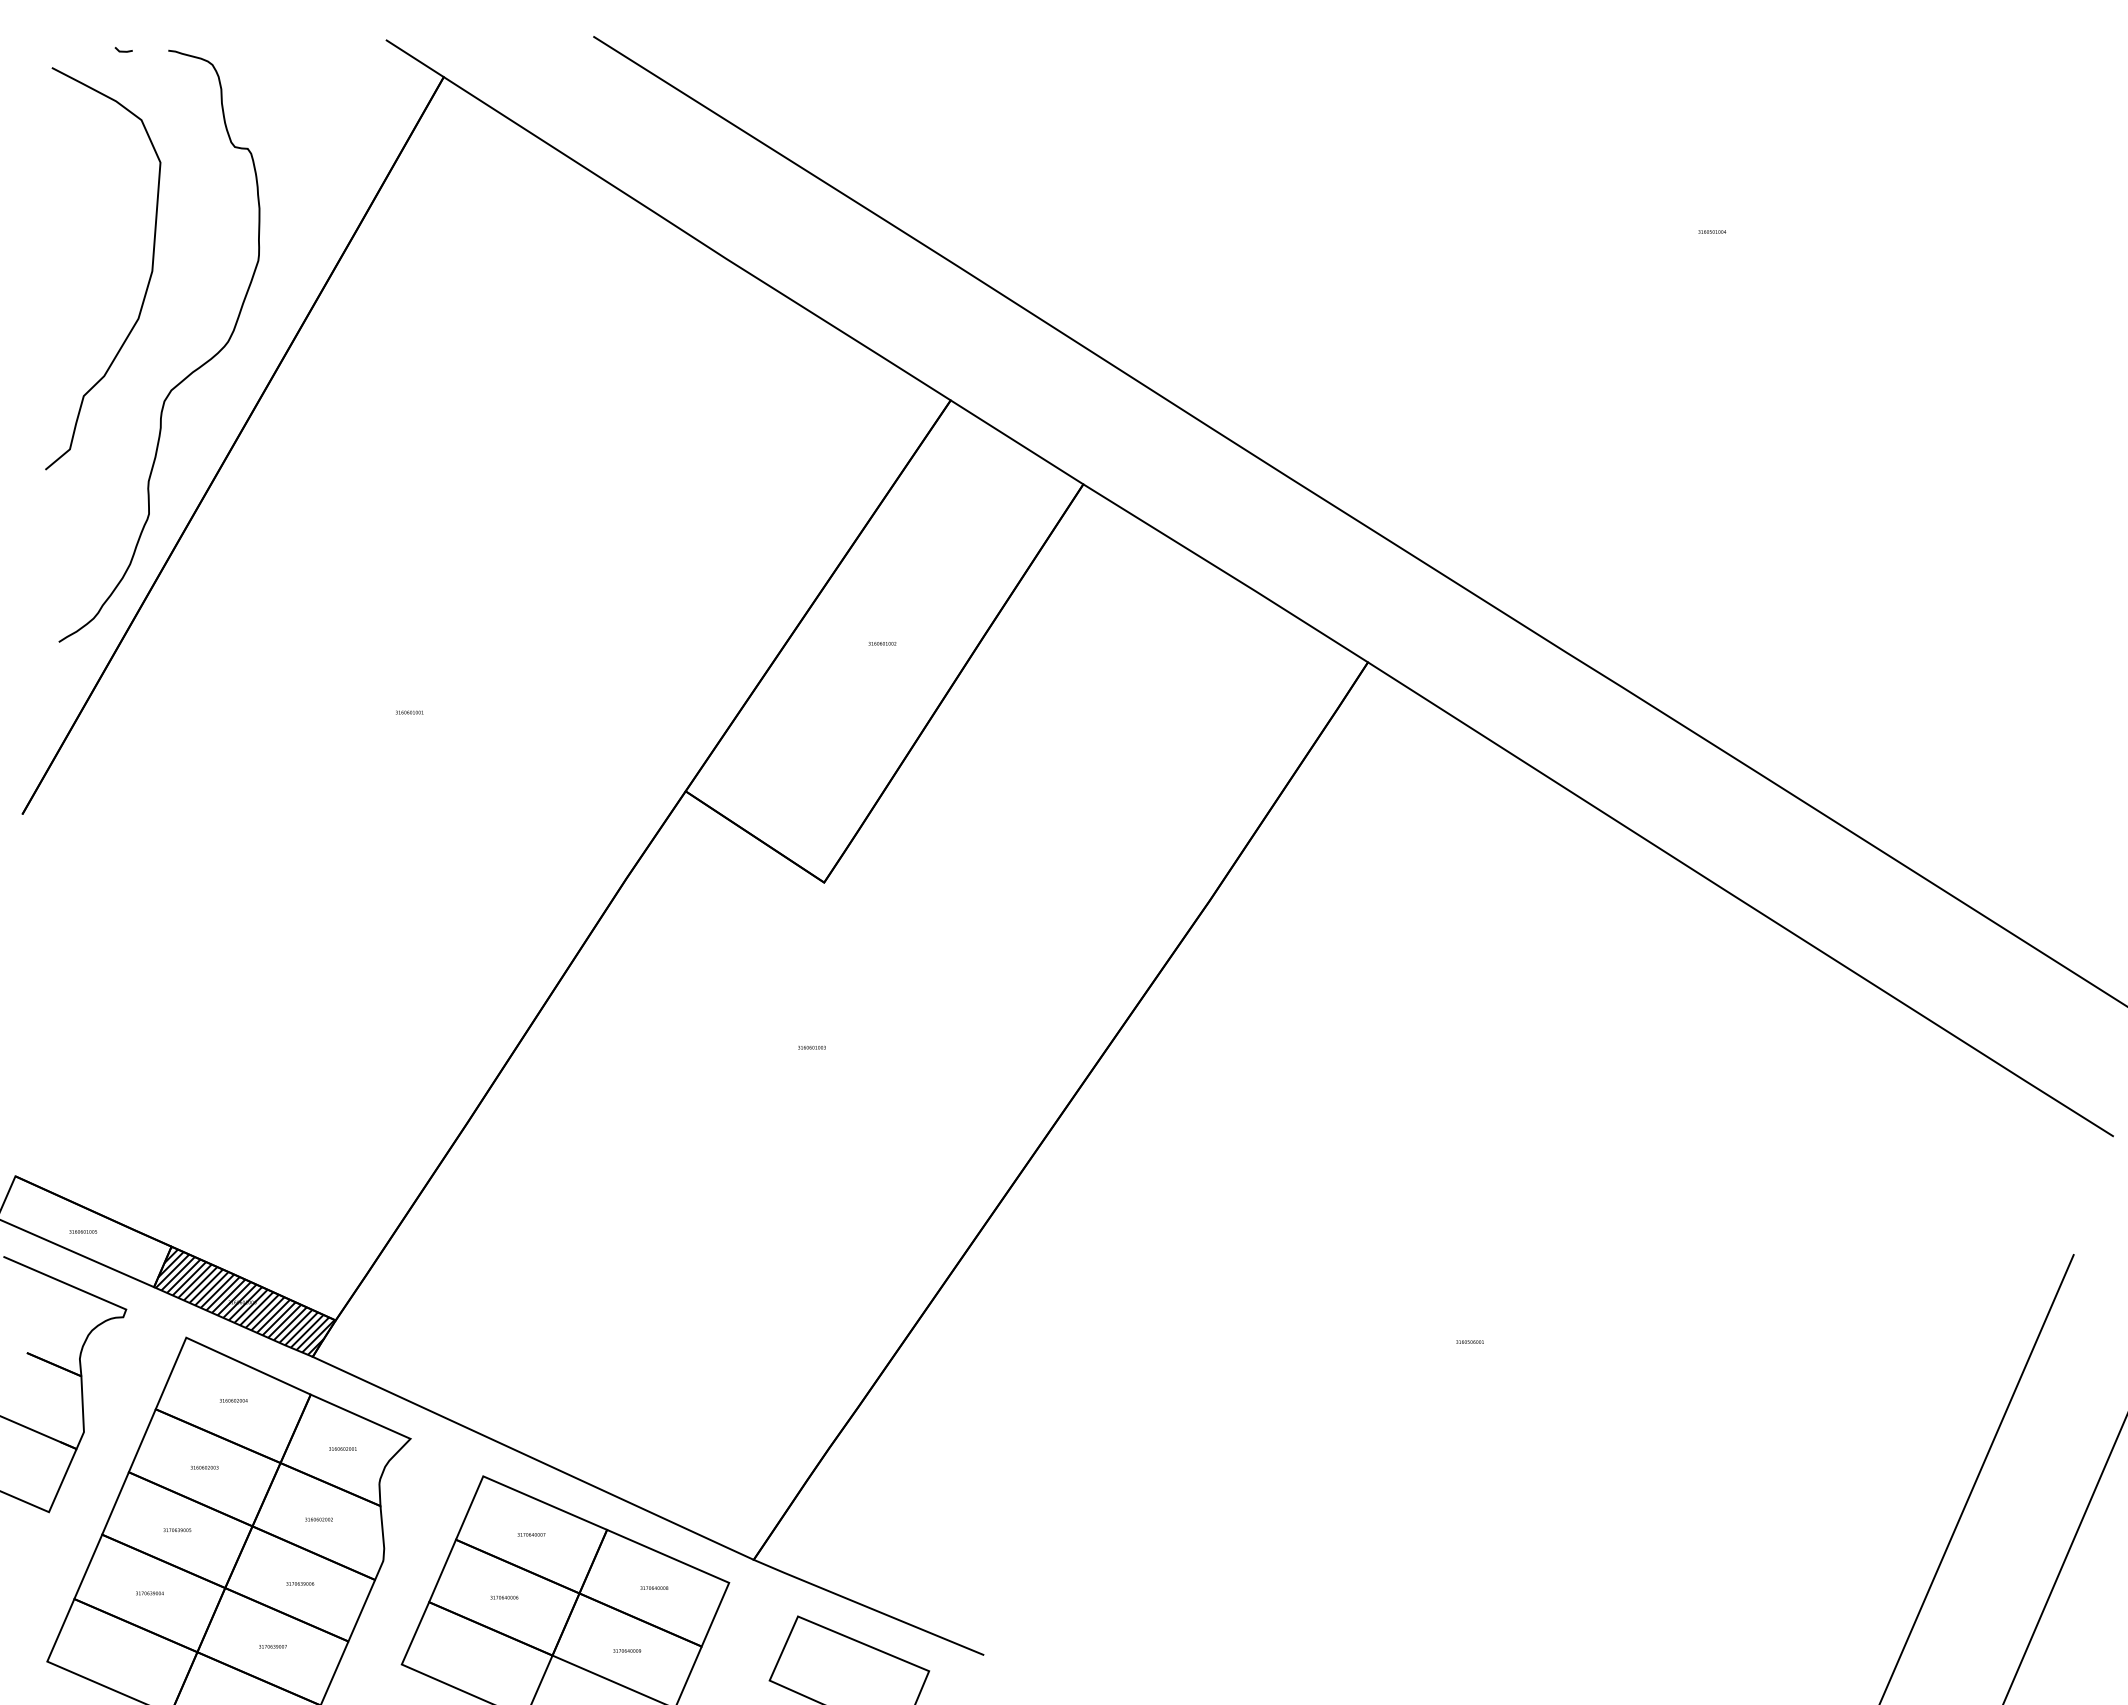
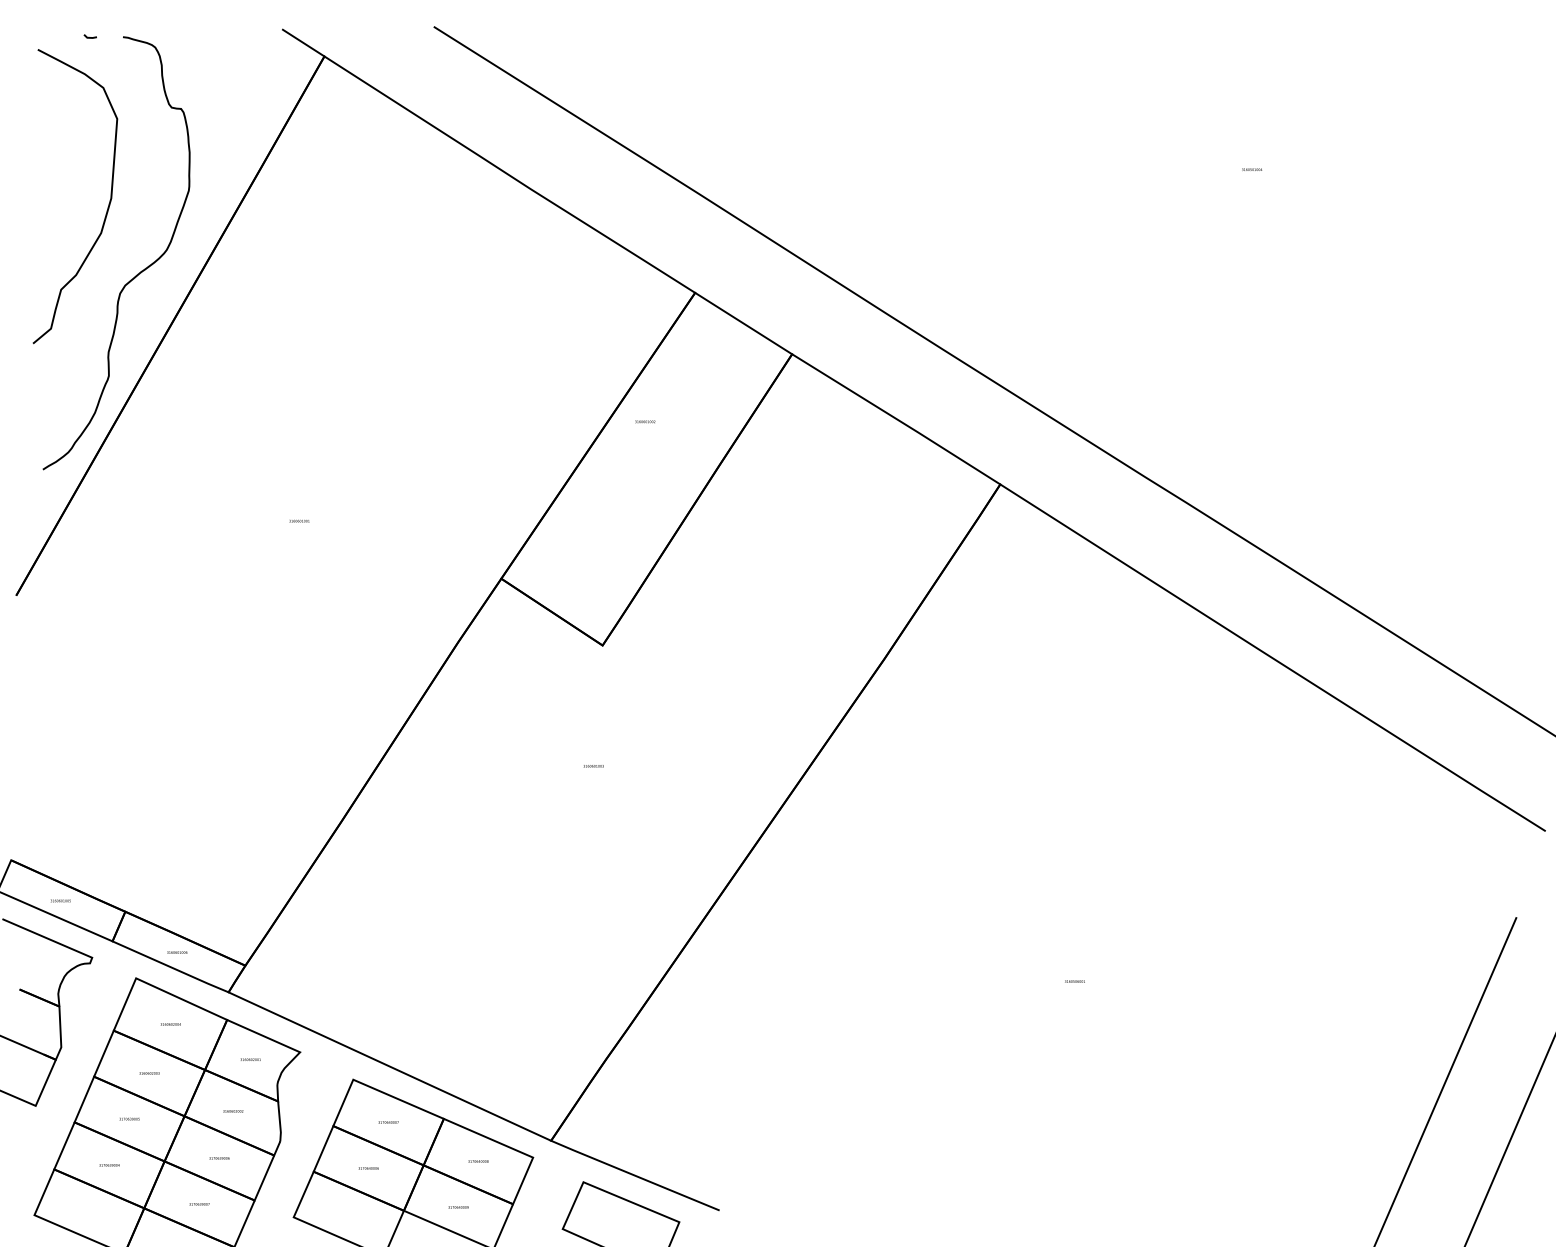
text: (882, 643) -> (645, 421), moved
hatch: (244, 1300) -> (178, 951), removed

